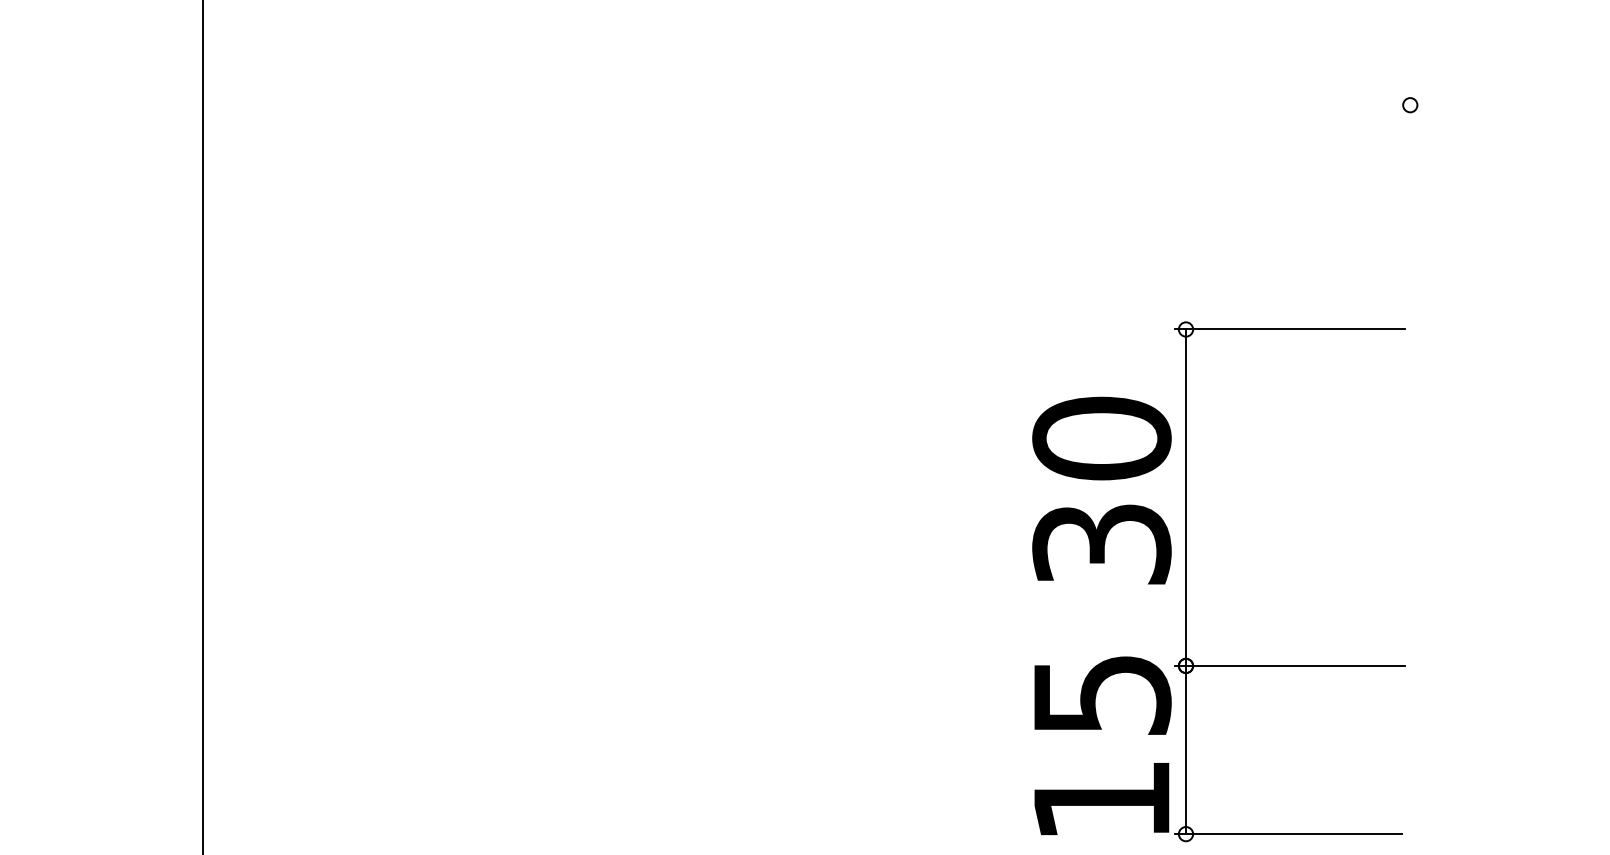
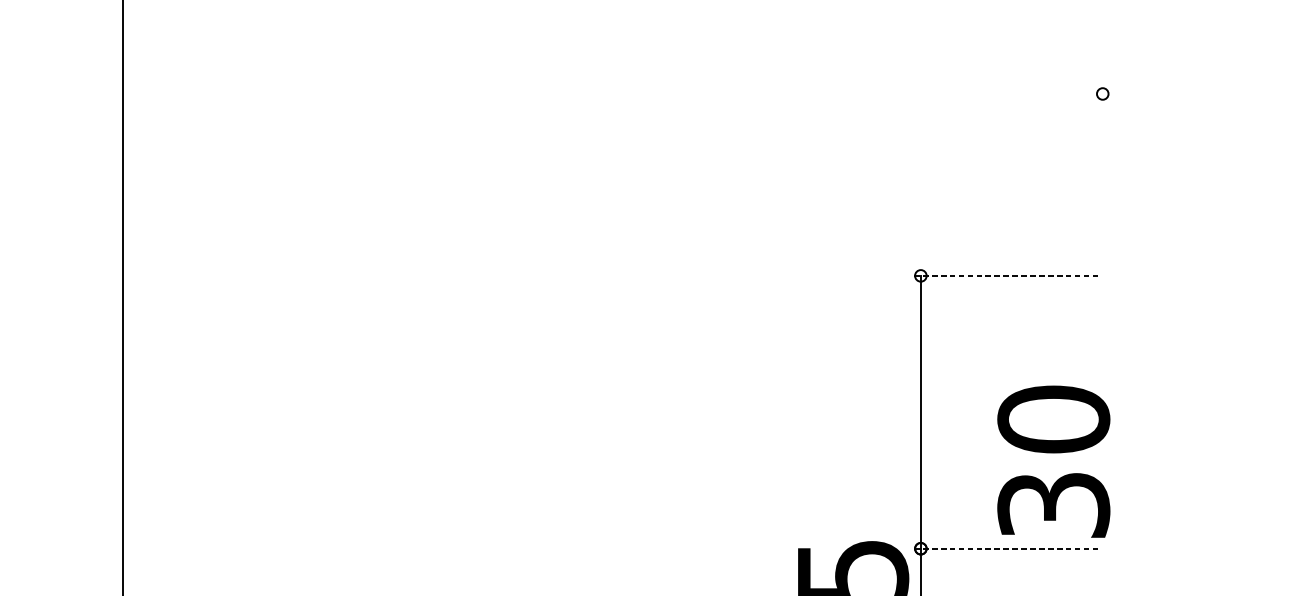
line: (1289, 329) -> (1004, 275), solid -> dashed
text: (1101, 490) -> (1053, 461), moved
line: (1289, 665) -> (1004, 548), solid -> dashed

